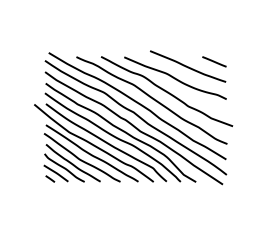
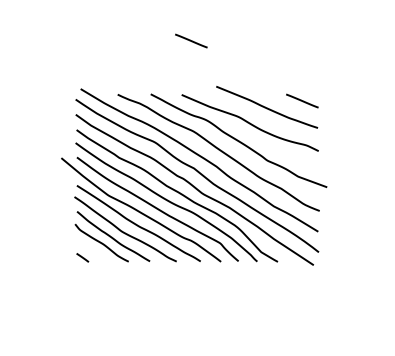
line: (131, 16) -> (191, 40), added
line: (56, 173) -> (90, 250), removed

